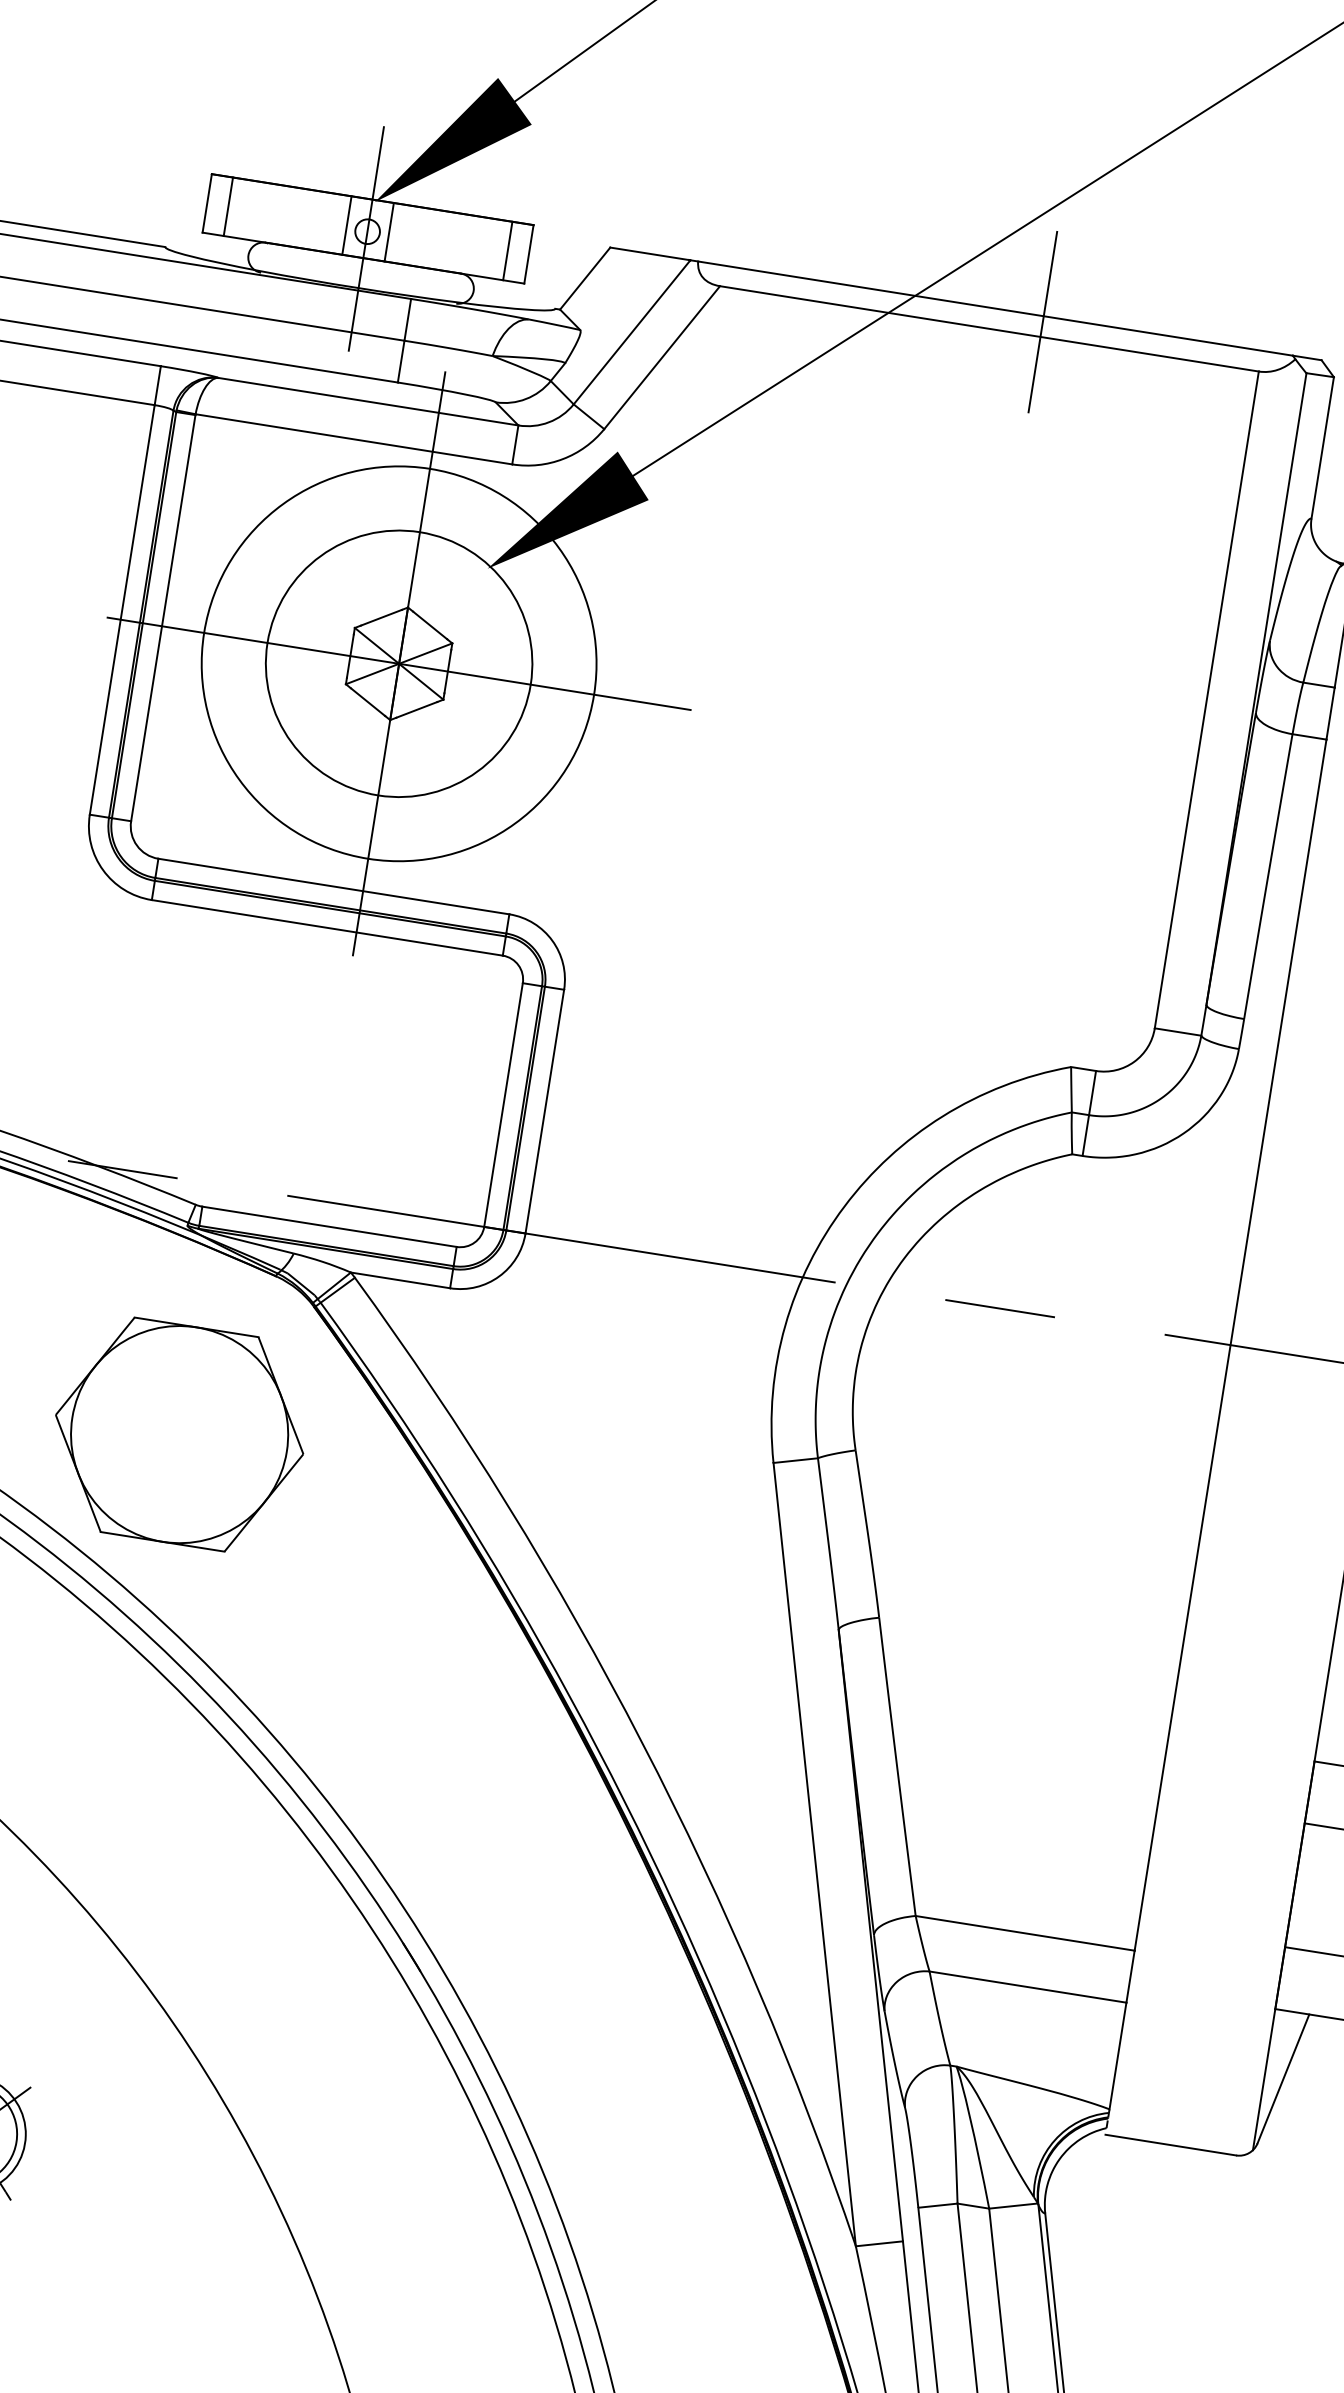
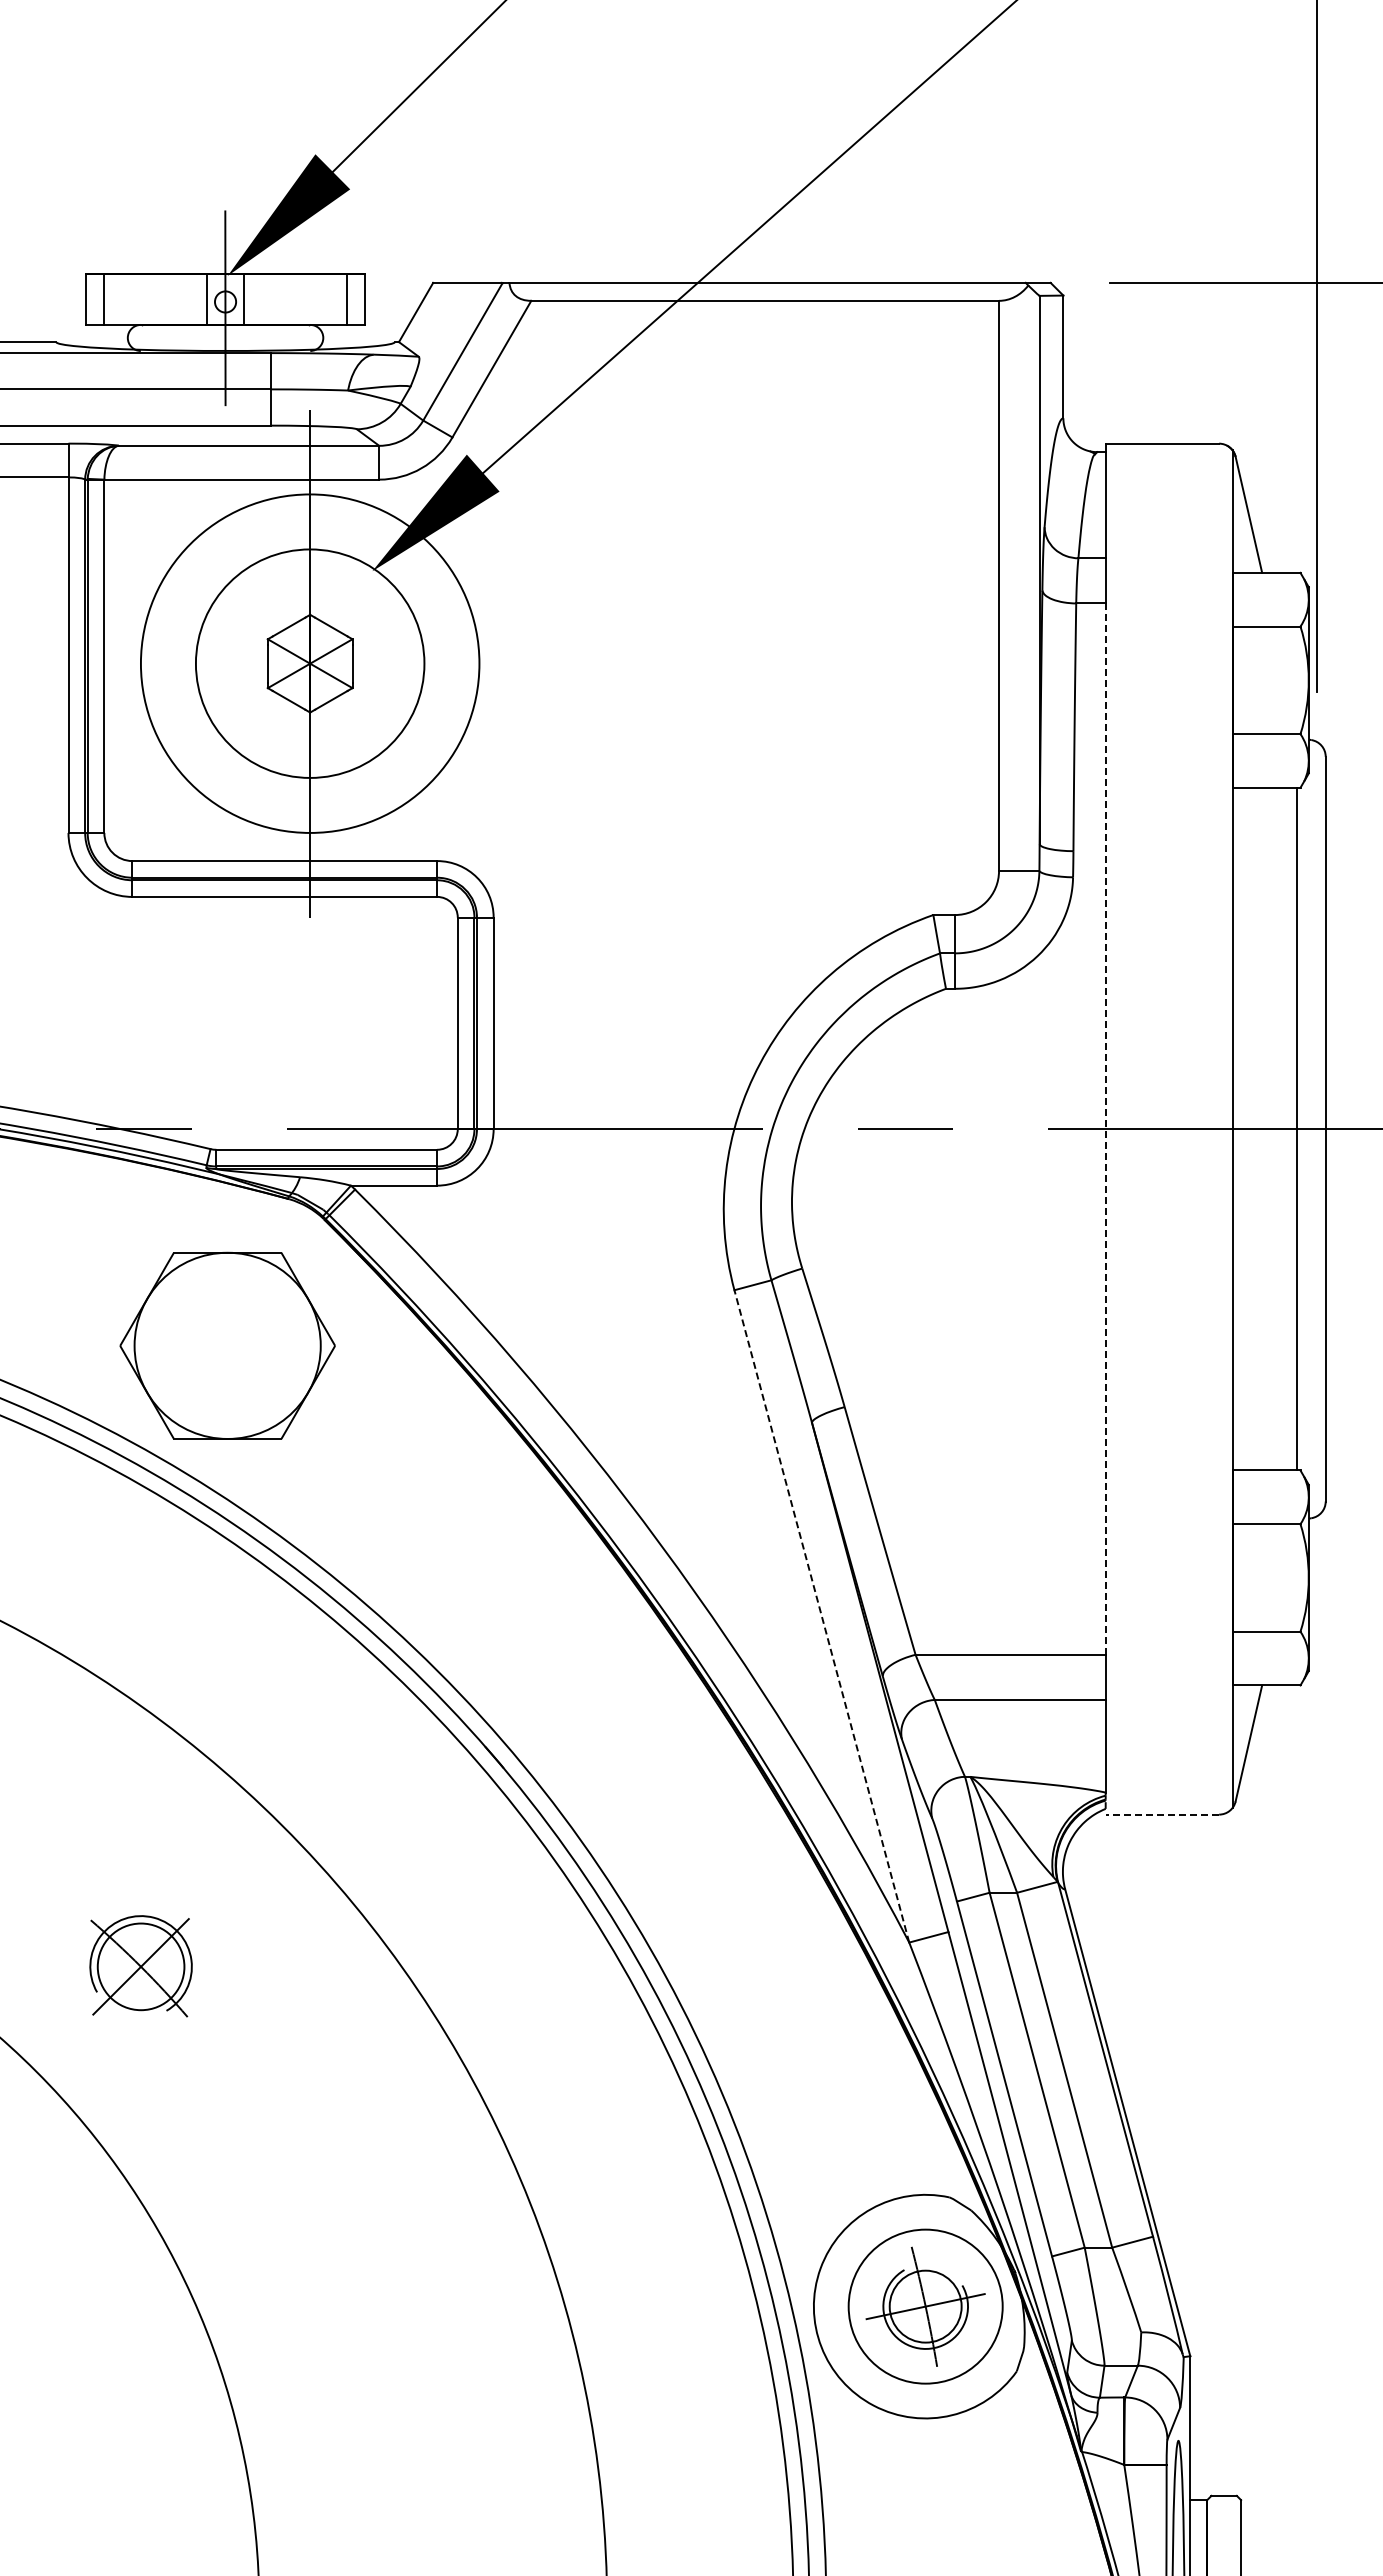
line: (1042, 321) -> (809, 287), removed
line: (399, 663) -> (310, 663), removed
line: (1230, 1345) -> (1105, 1129), solid -> dashed
line: (814, 1854) -> (821, 1616), solid -> dashed
line: (1170, 2144) -> (1162, 1814), solid -> dashed

